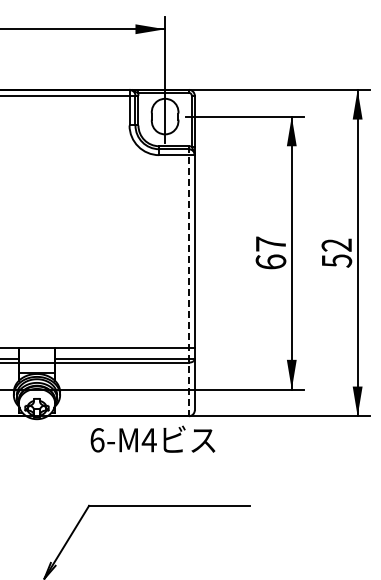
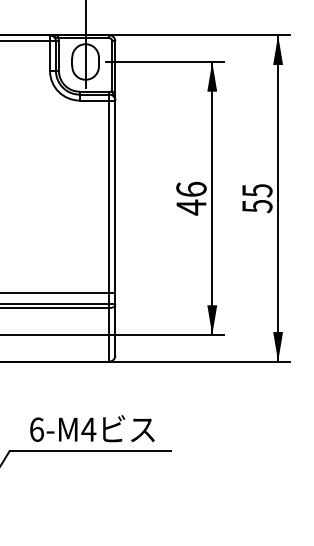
text: (336, 245) -> (256, 190), 52 -> 55
text: (270, 253) -> (190, 198), 67 -> 46
line: (188, 281) -> (108, 226), dashed -> solid
text: (152, 438) -> (91, 427), moved

